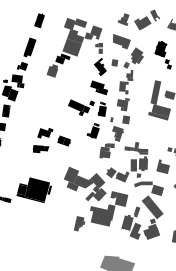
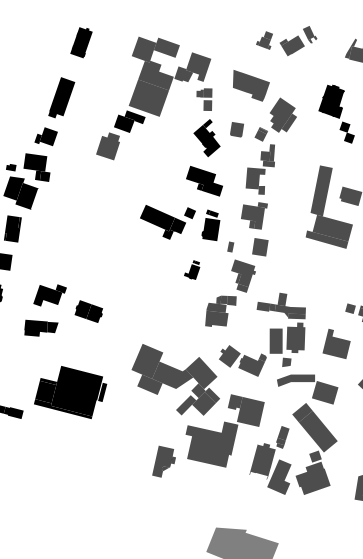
part: (138, 19) -> (285, 40), size x0.7
part: (92, 130) -> (190, 269), size x0.6
part: (51, 140) -> (62, 310), moved

